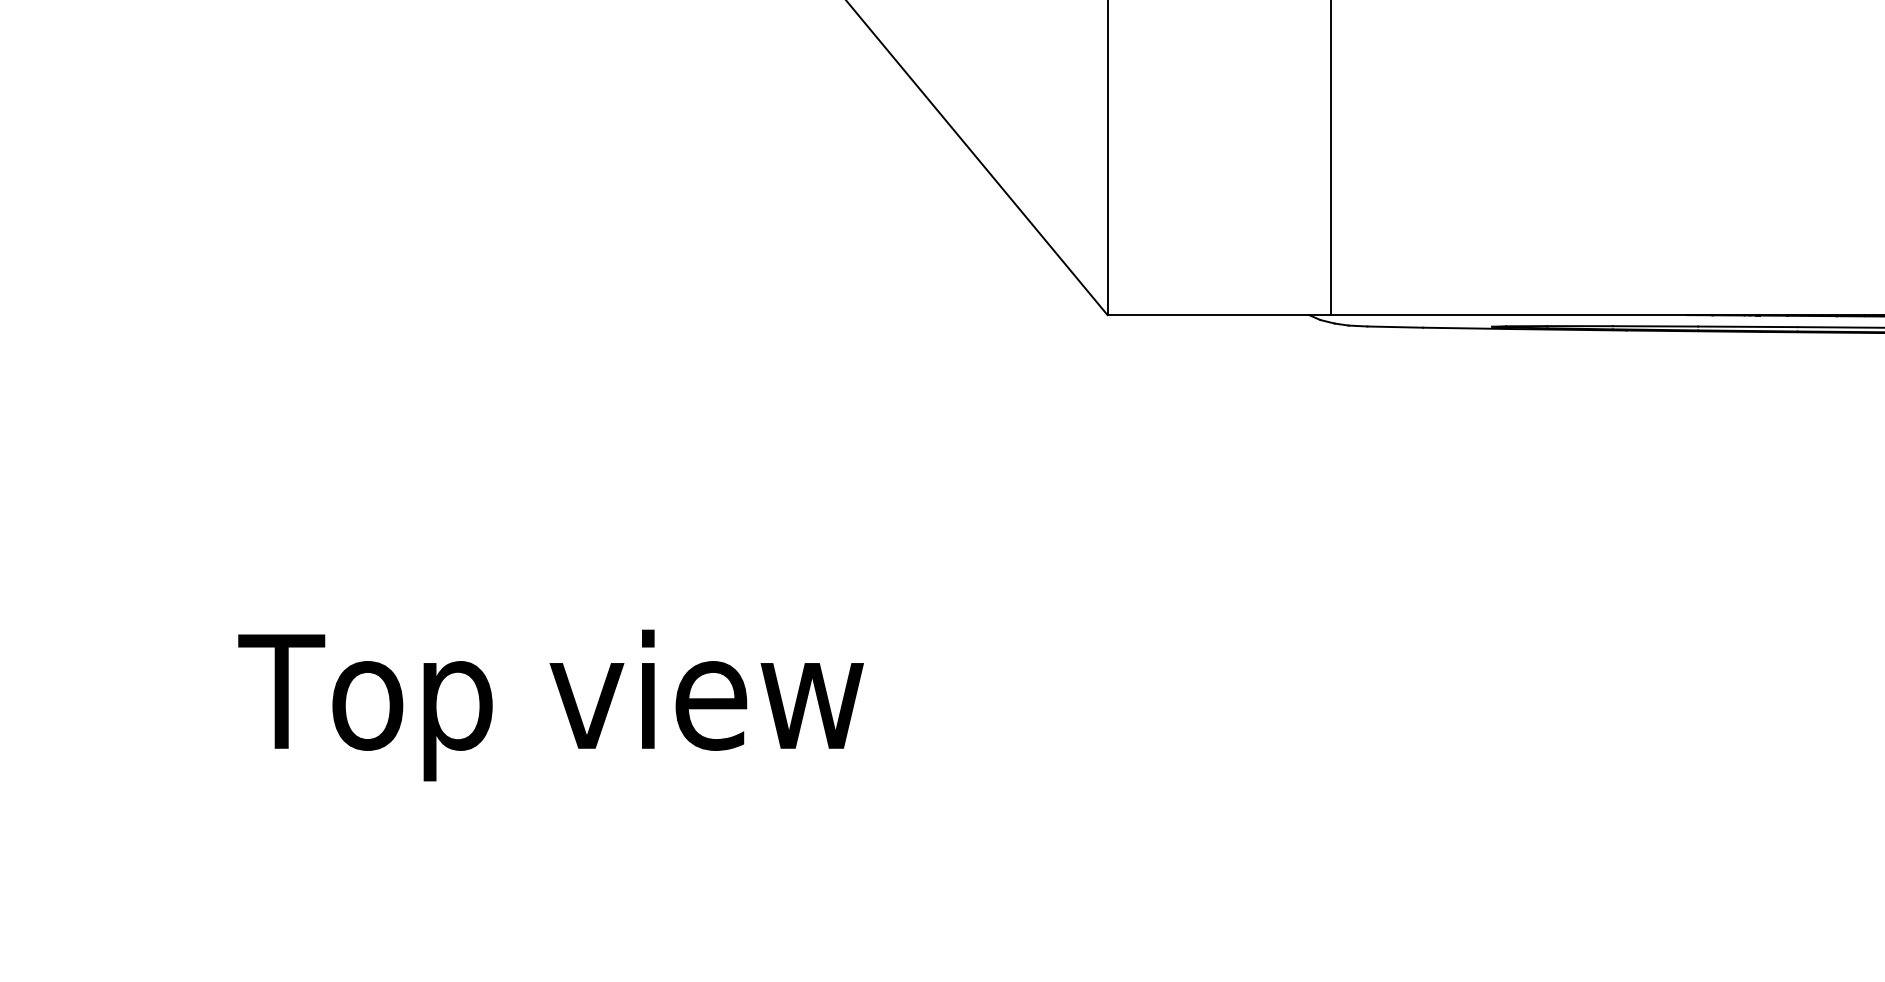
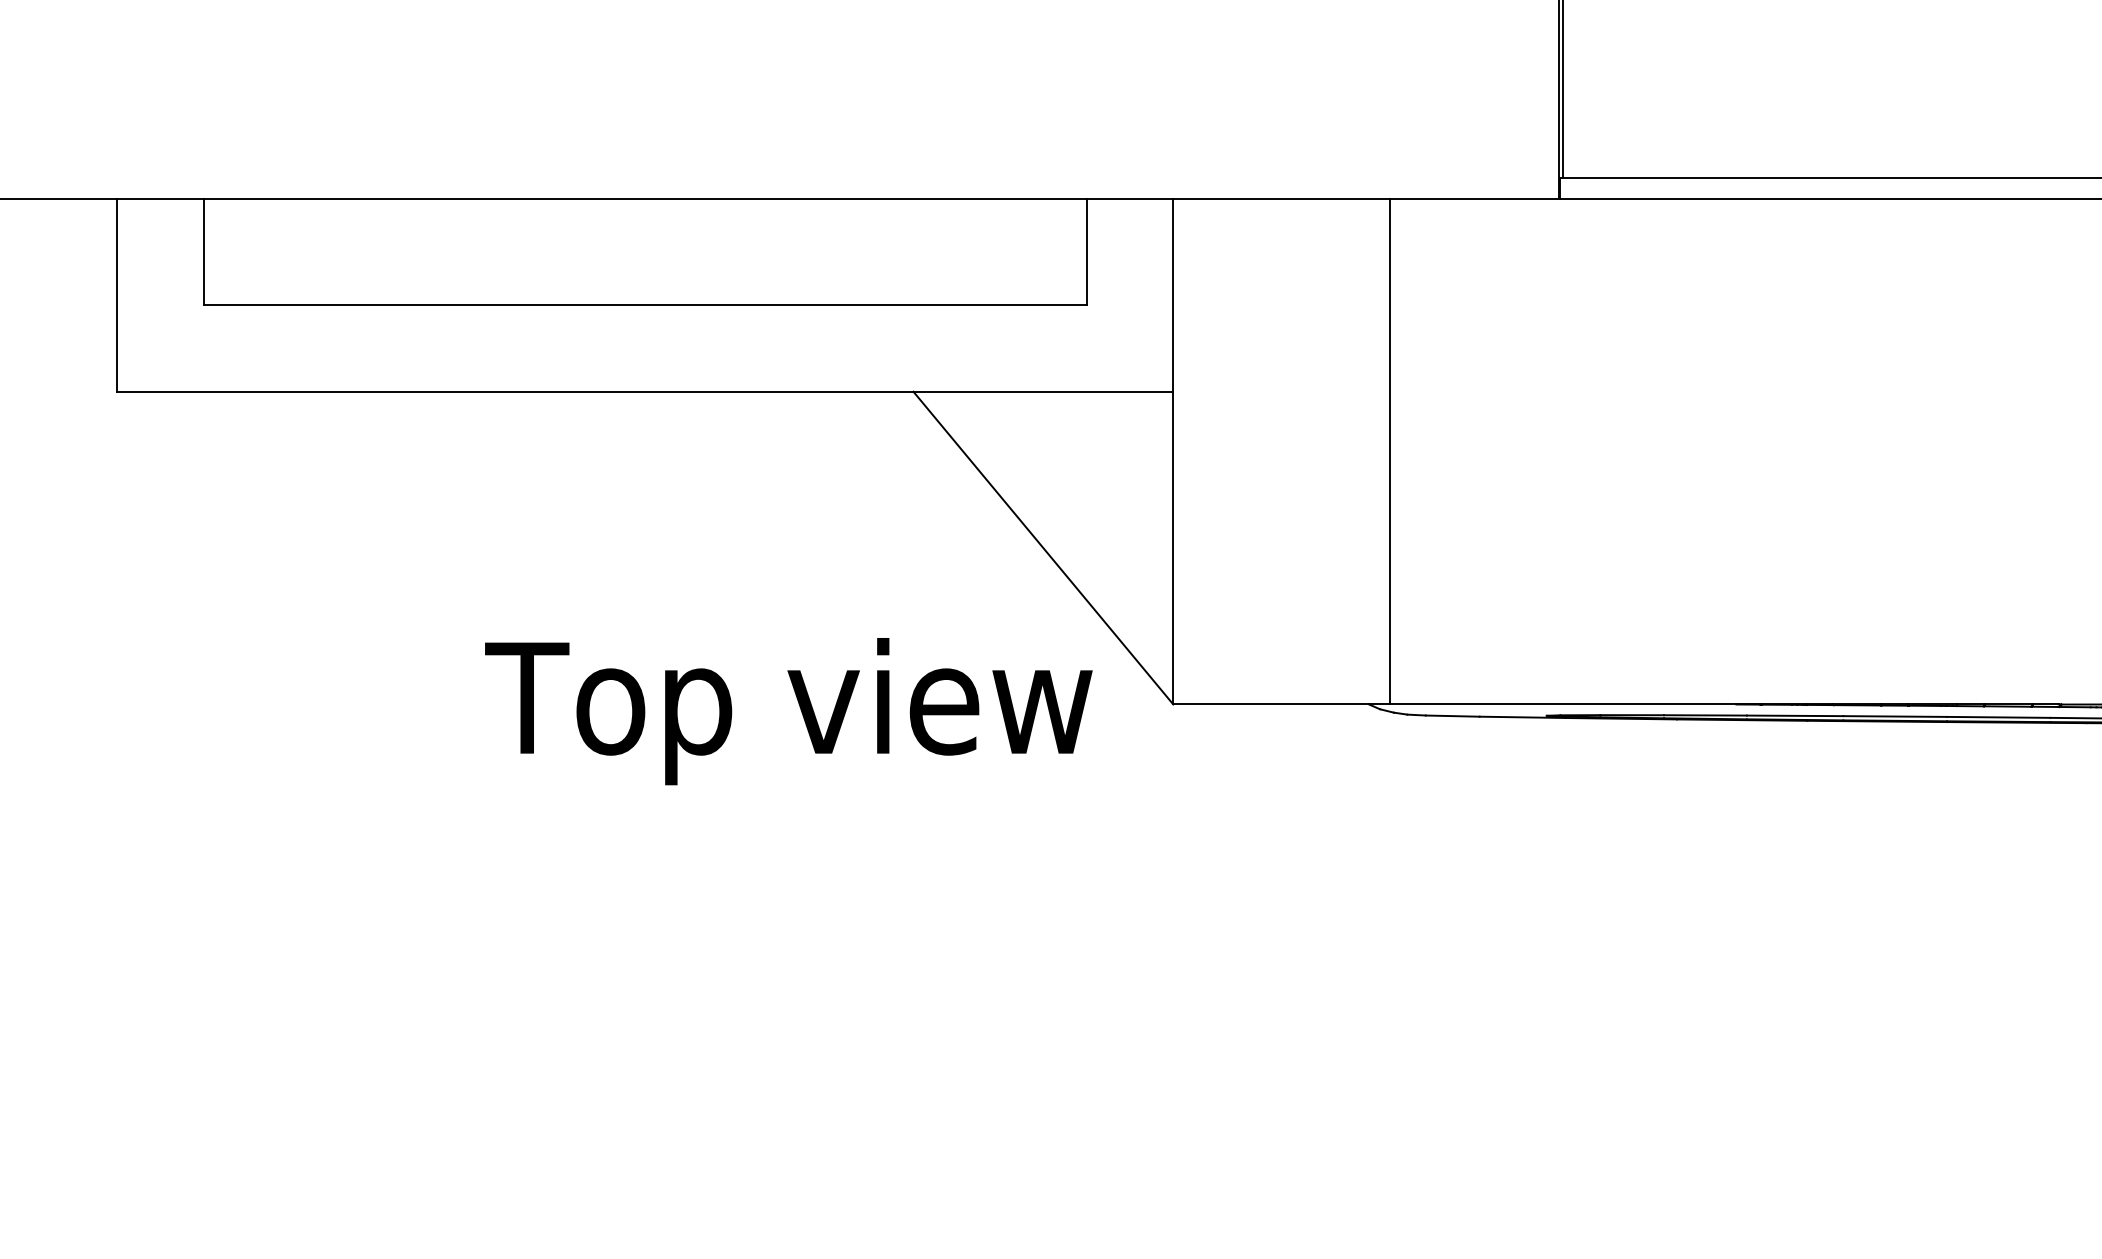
text: (550, 705) -> (788, 711), moved

